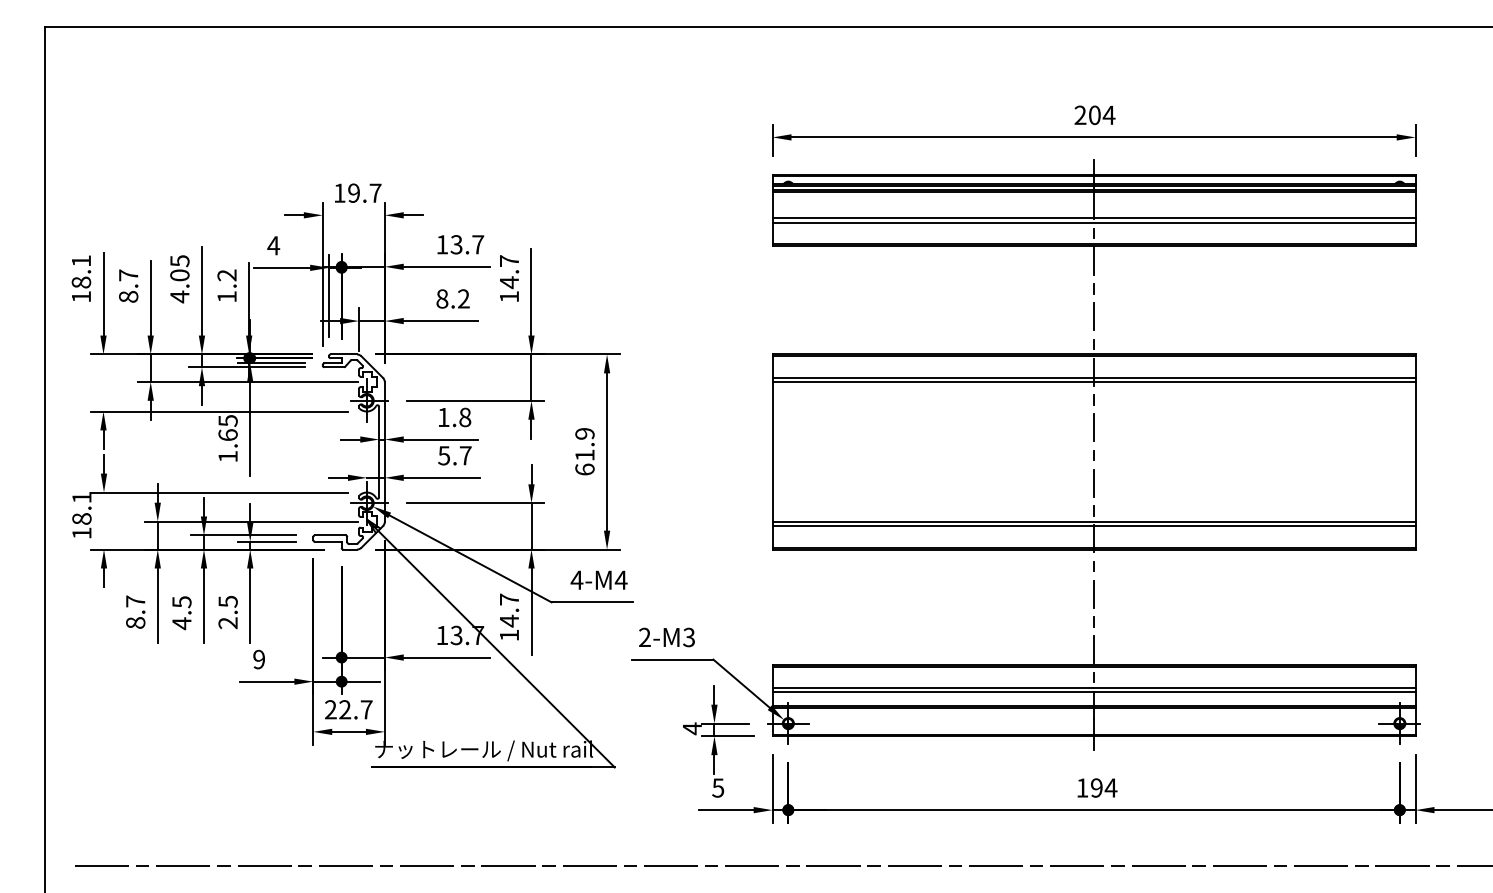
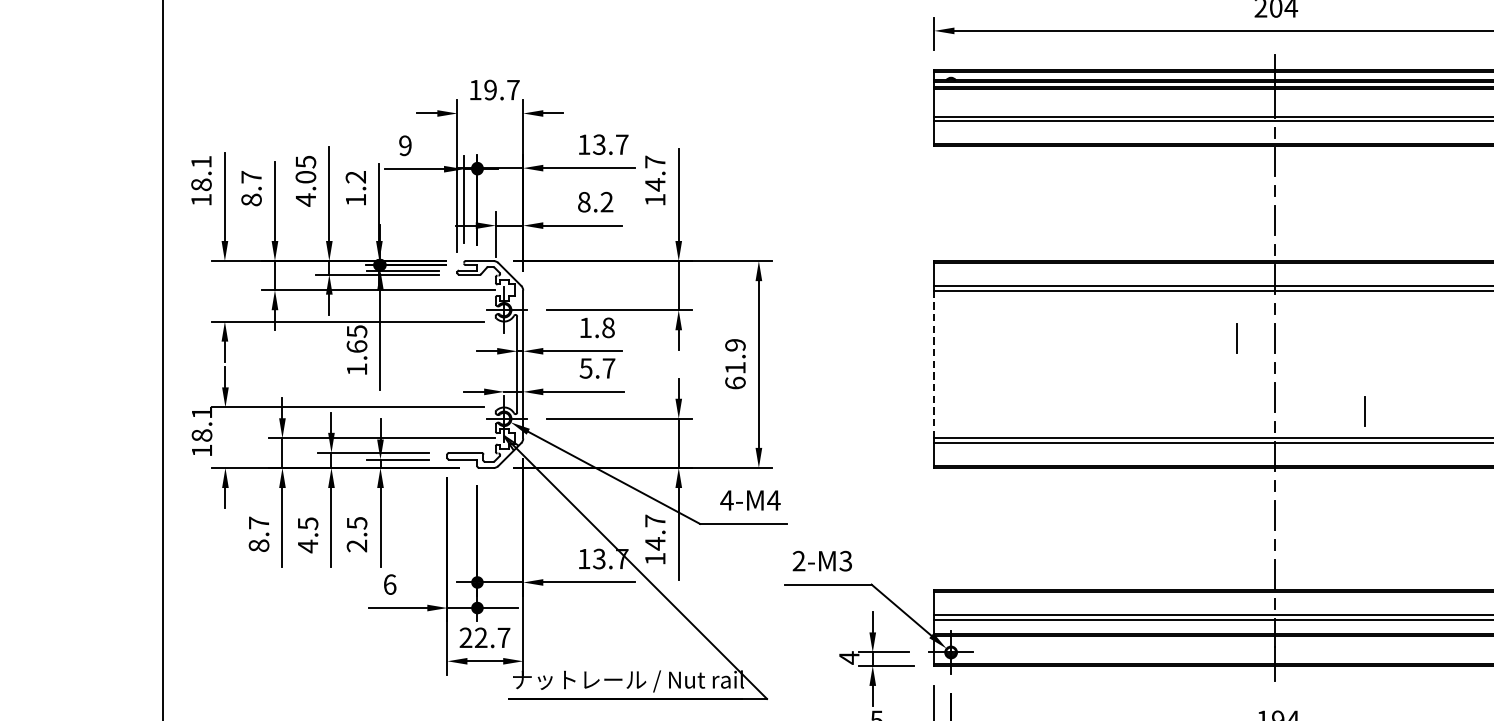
text: (273, 245) -> (405, 145), 4 -> 9
line: (1057, 427) -> (1236, 338), added
line: (772, 452) -> (934, 365), solid -> dashed
line: (1178, 496) -> (1364, 411), added
text: (259, 659) -> (390, 584), 9 -> 6

